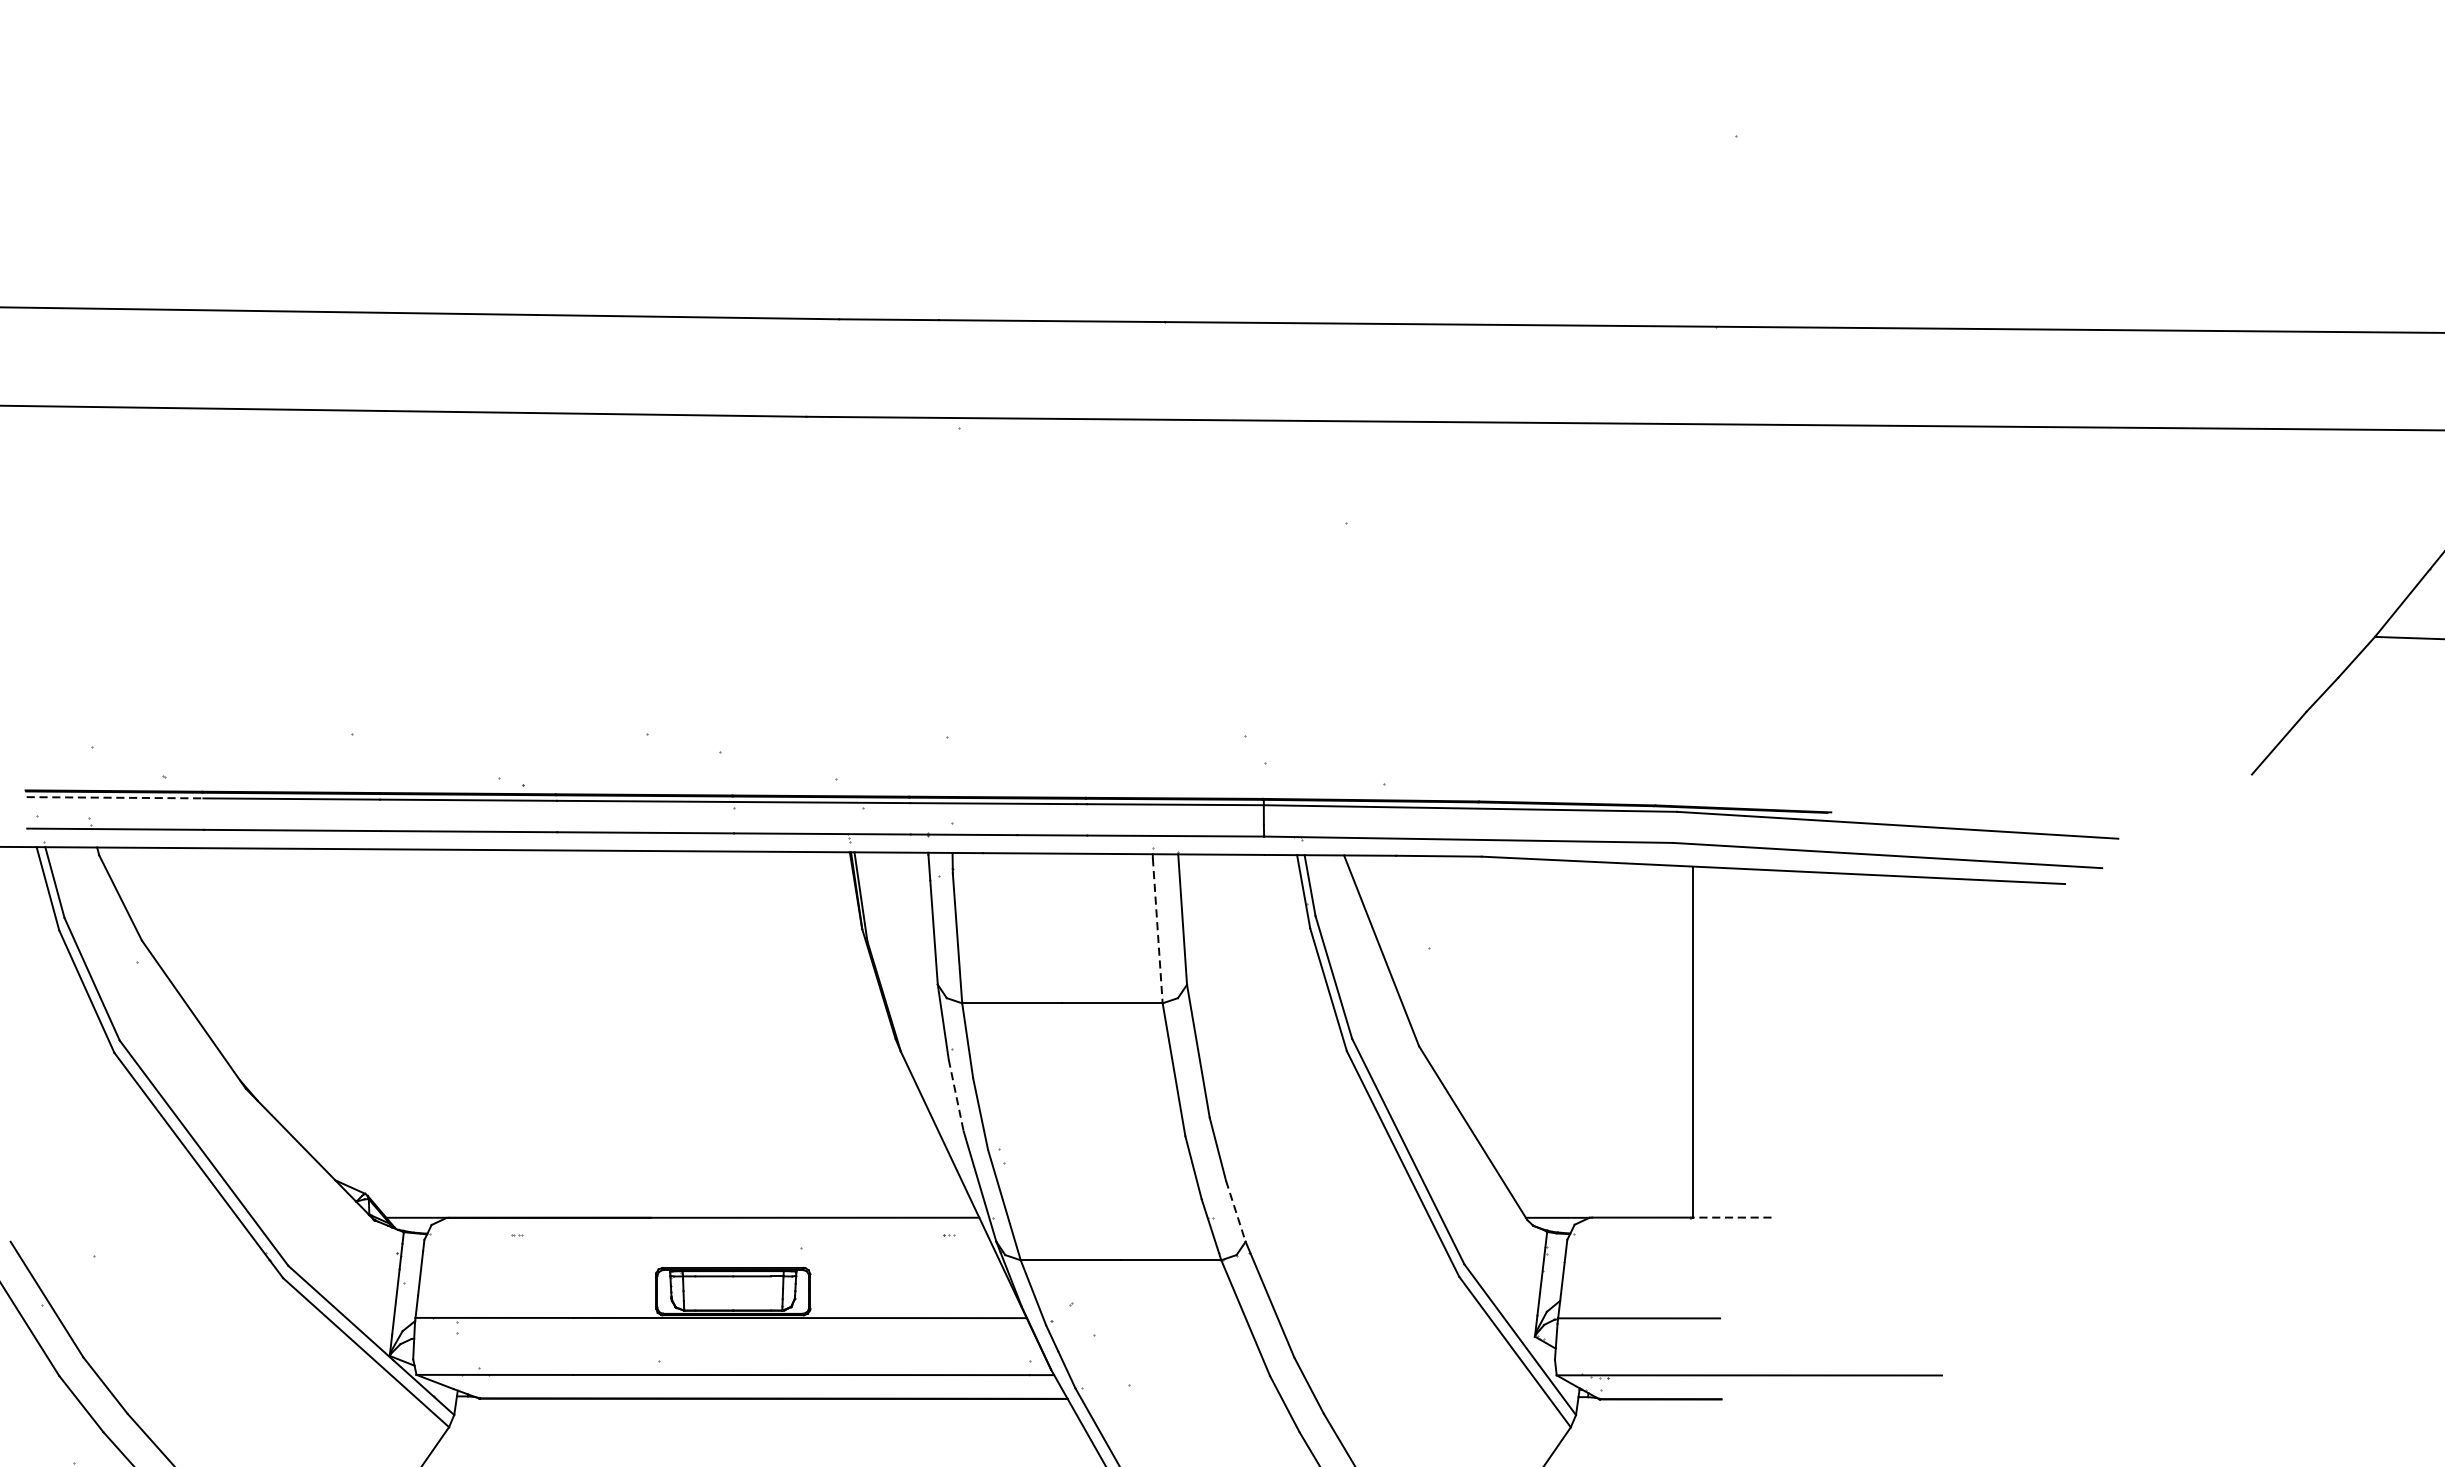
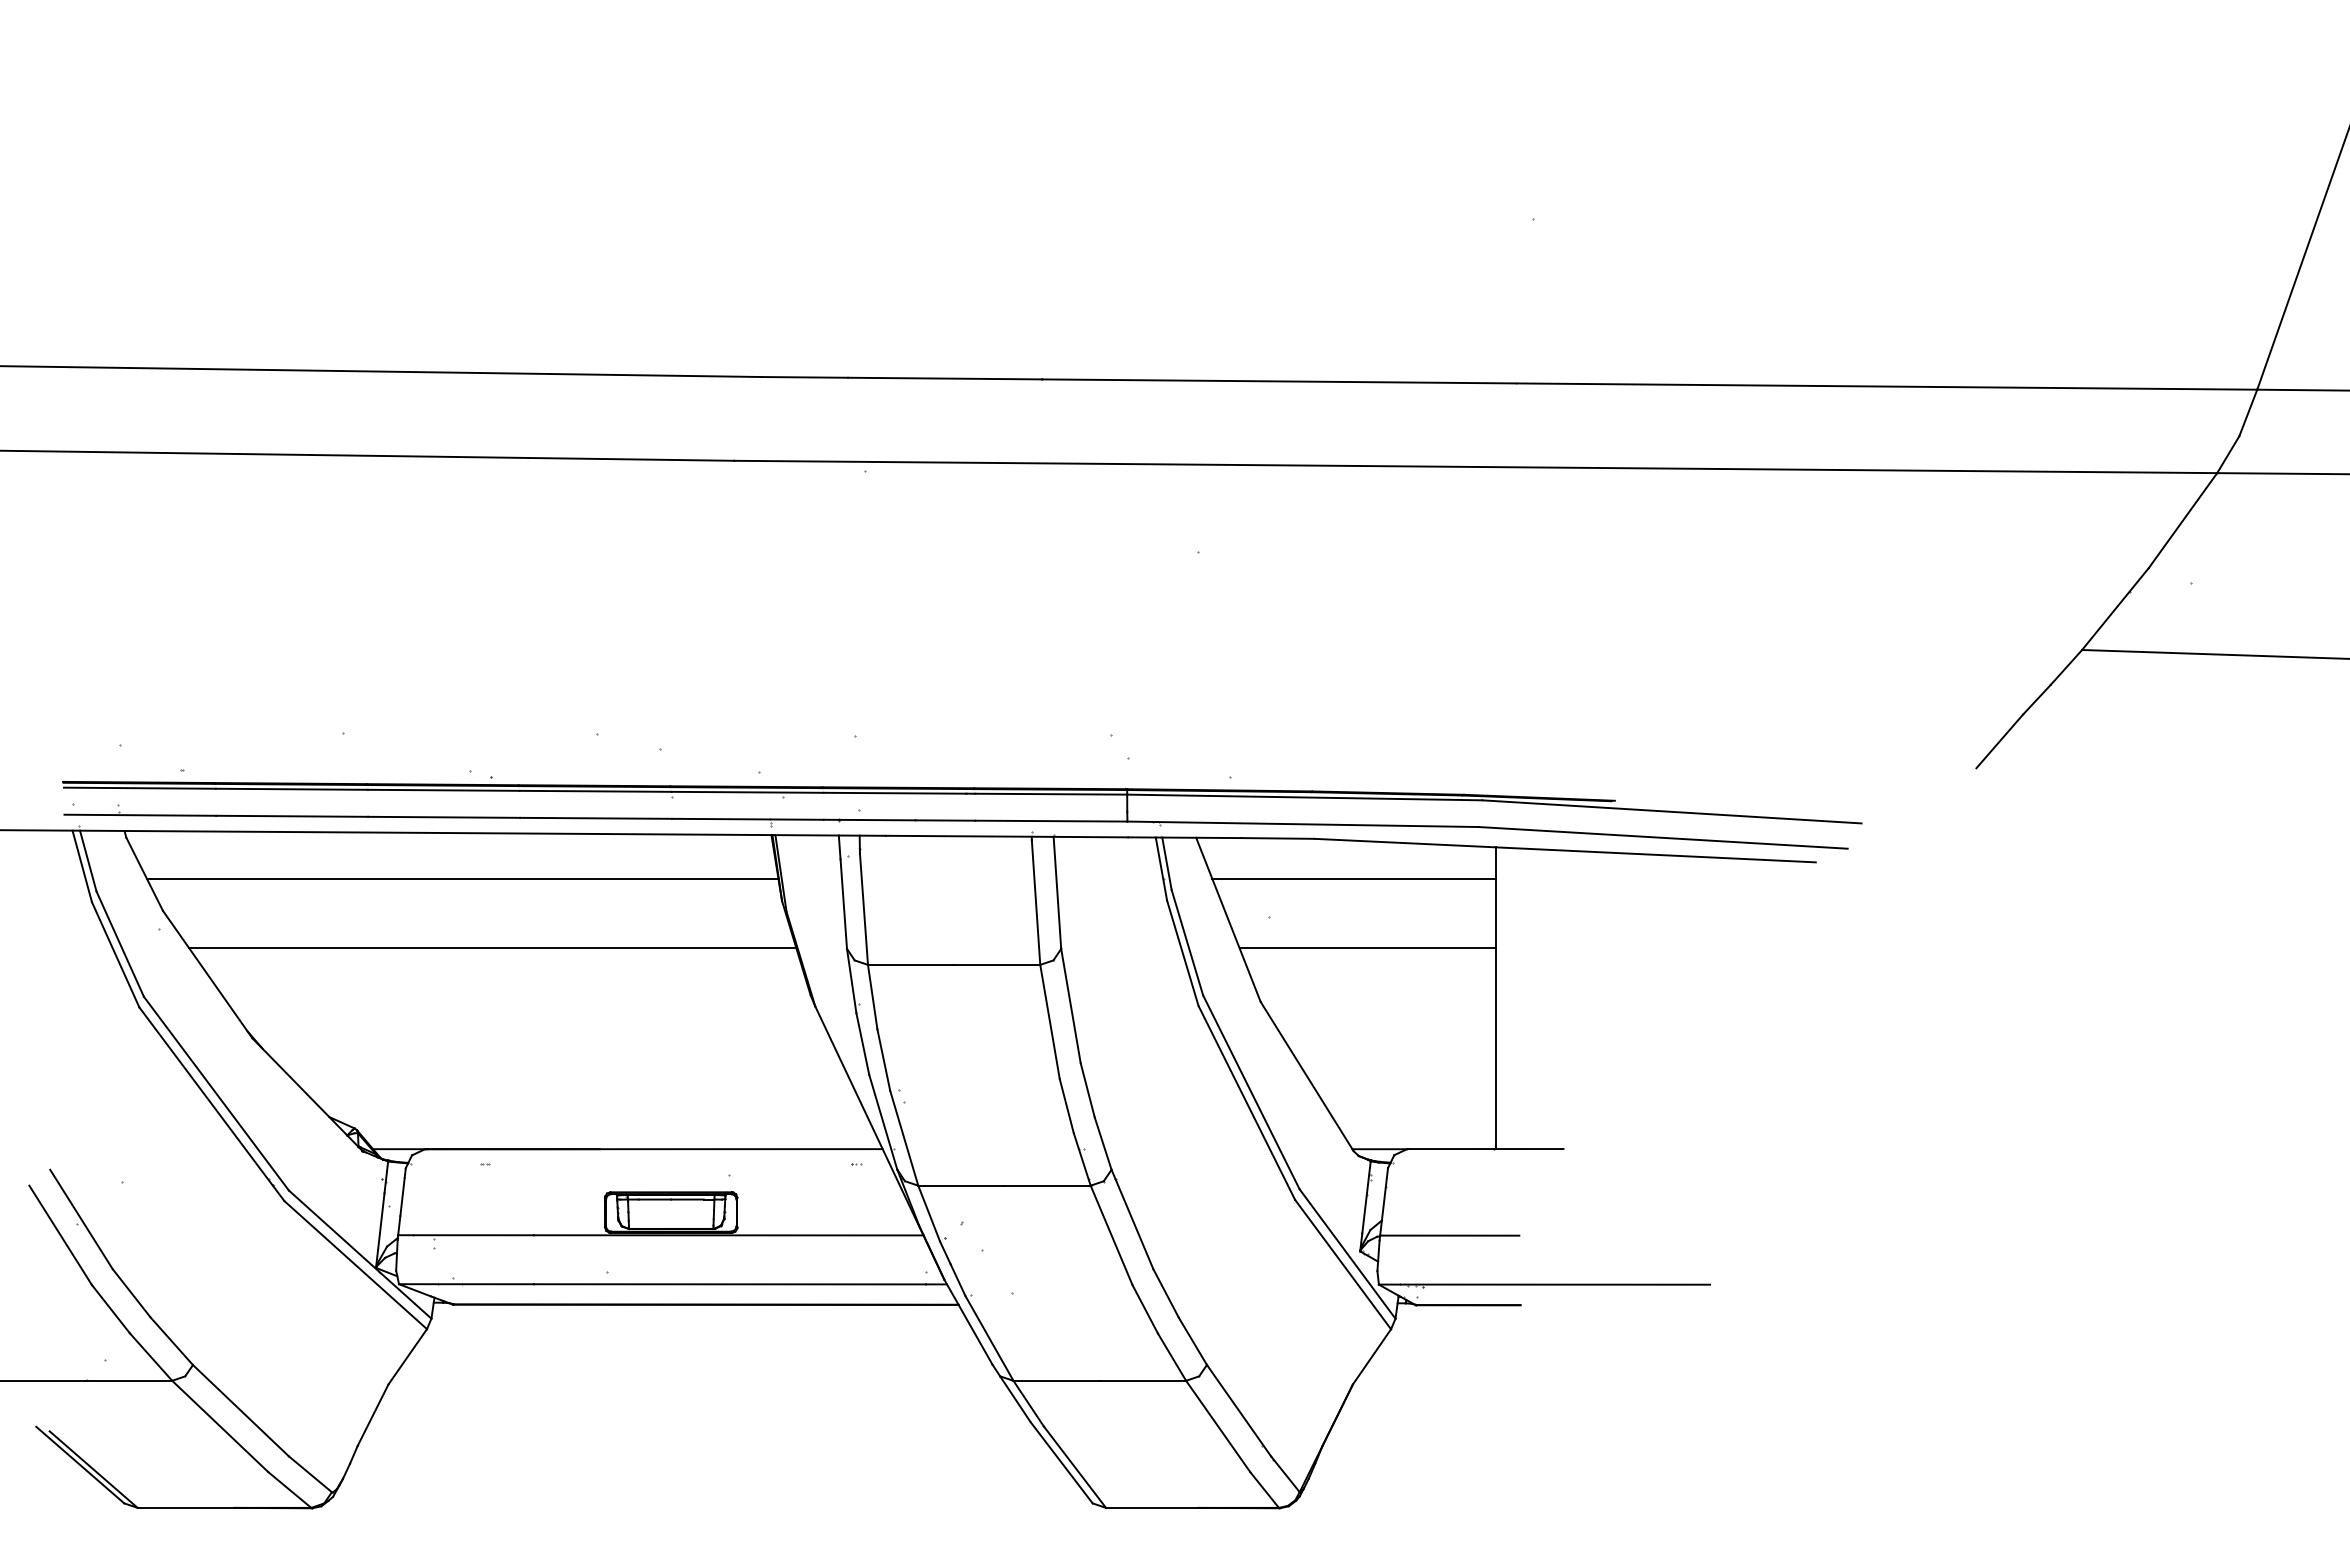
line: (114, 798) -> (139, 788), dashed -> solid
line: (490, 903) -> (462, 879), added
line: (1527, 903) -> (1353, 879), added
line: (1158, 931) -> (1036, 903), dashed -> solid
line: (525, 984) -> (492, 948), added
line: (1543, 984) -> (1367, 948), added
line: (955, 1095) -> (862, 1044), dashed -> solid
line: (1236, 1211) -> (1103, 1143), dashed -> solid
line: (1730, 1218) -> (1528, 1149), dashed -> solid

